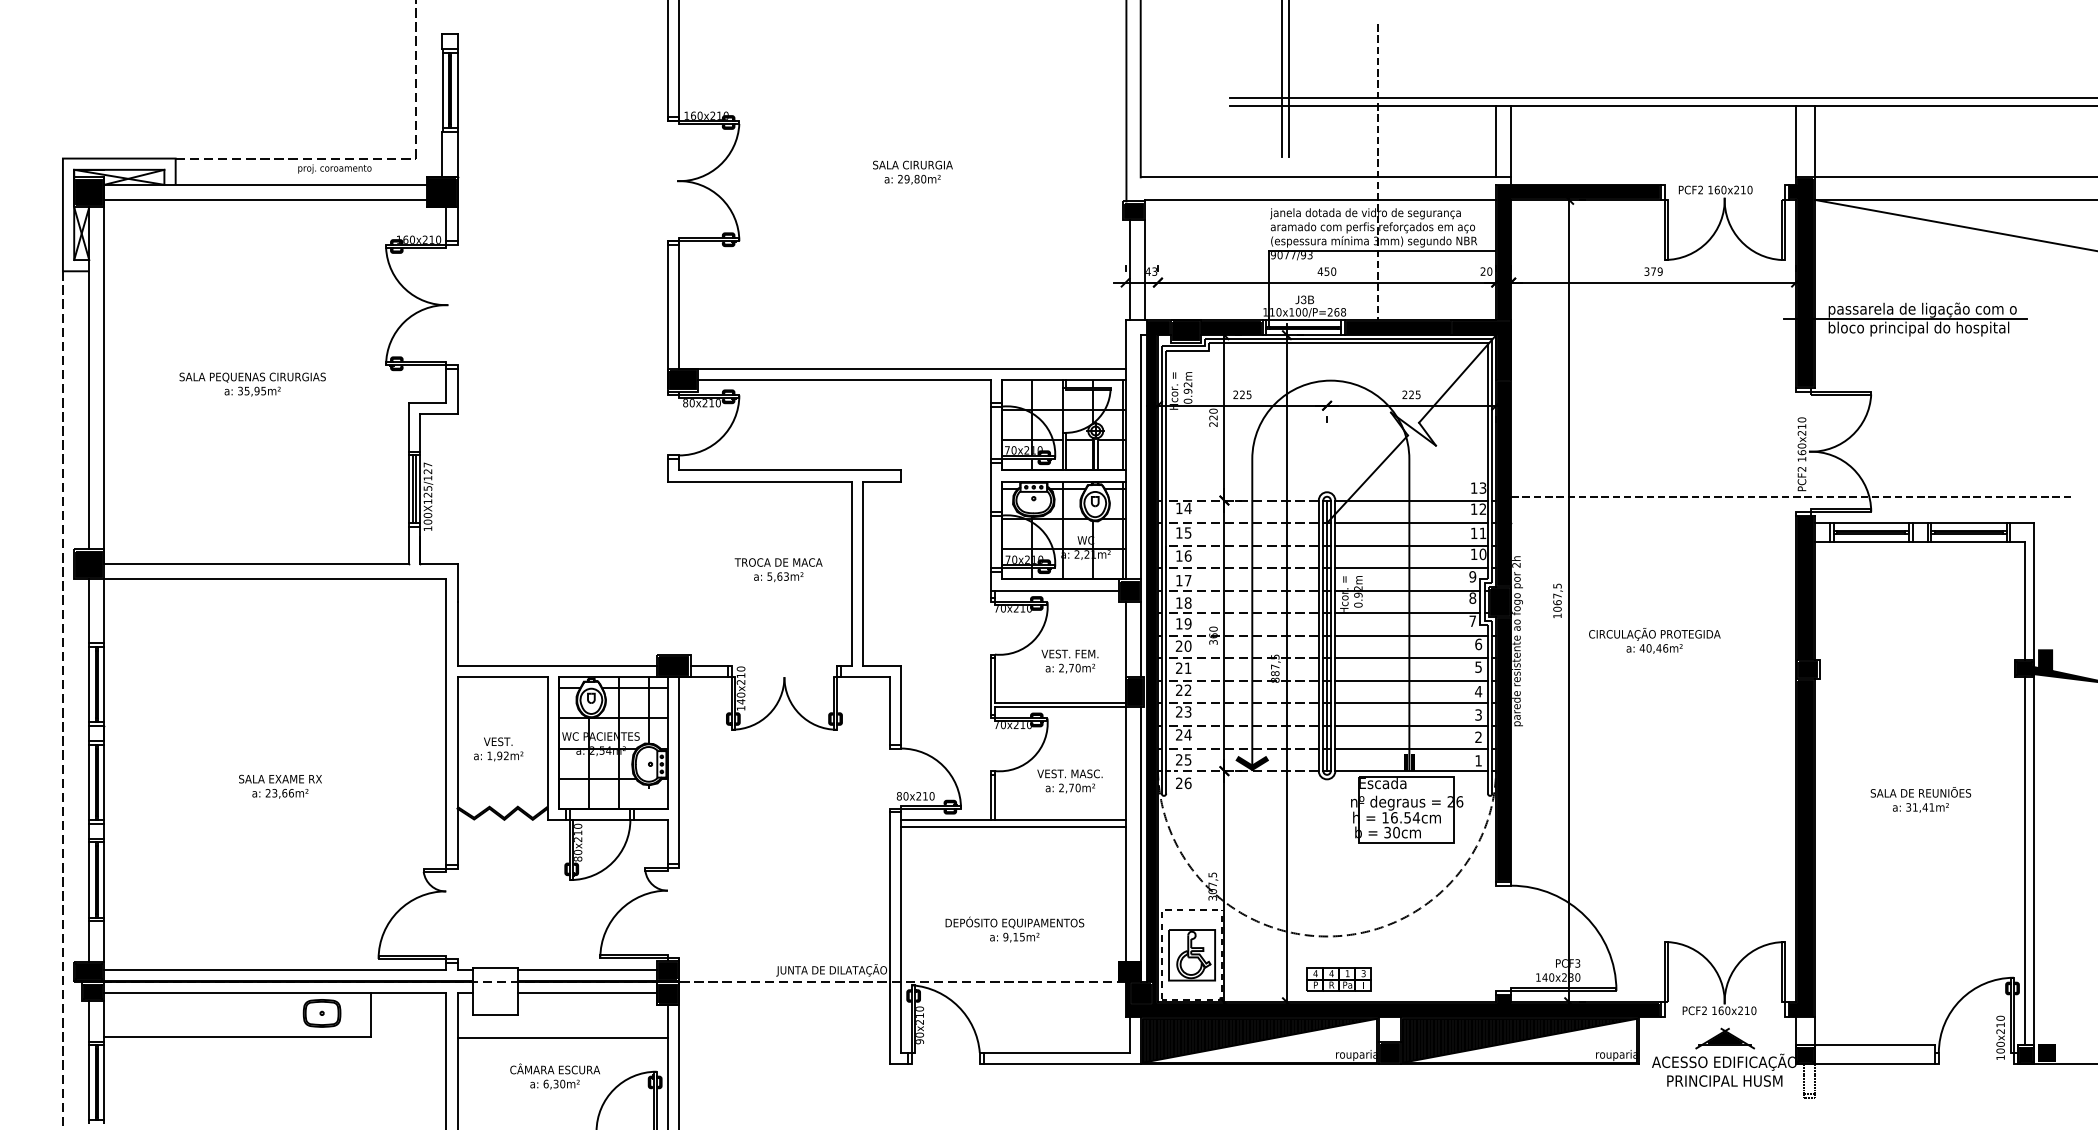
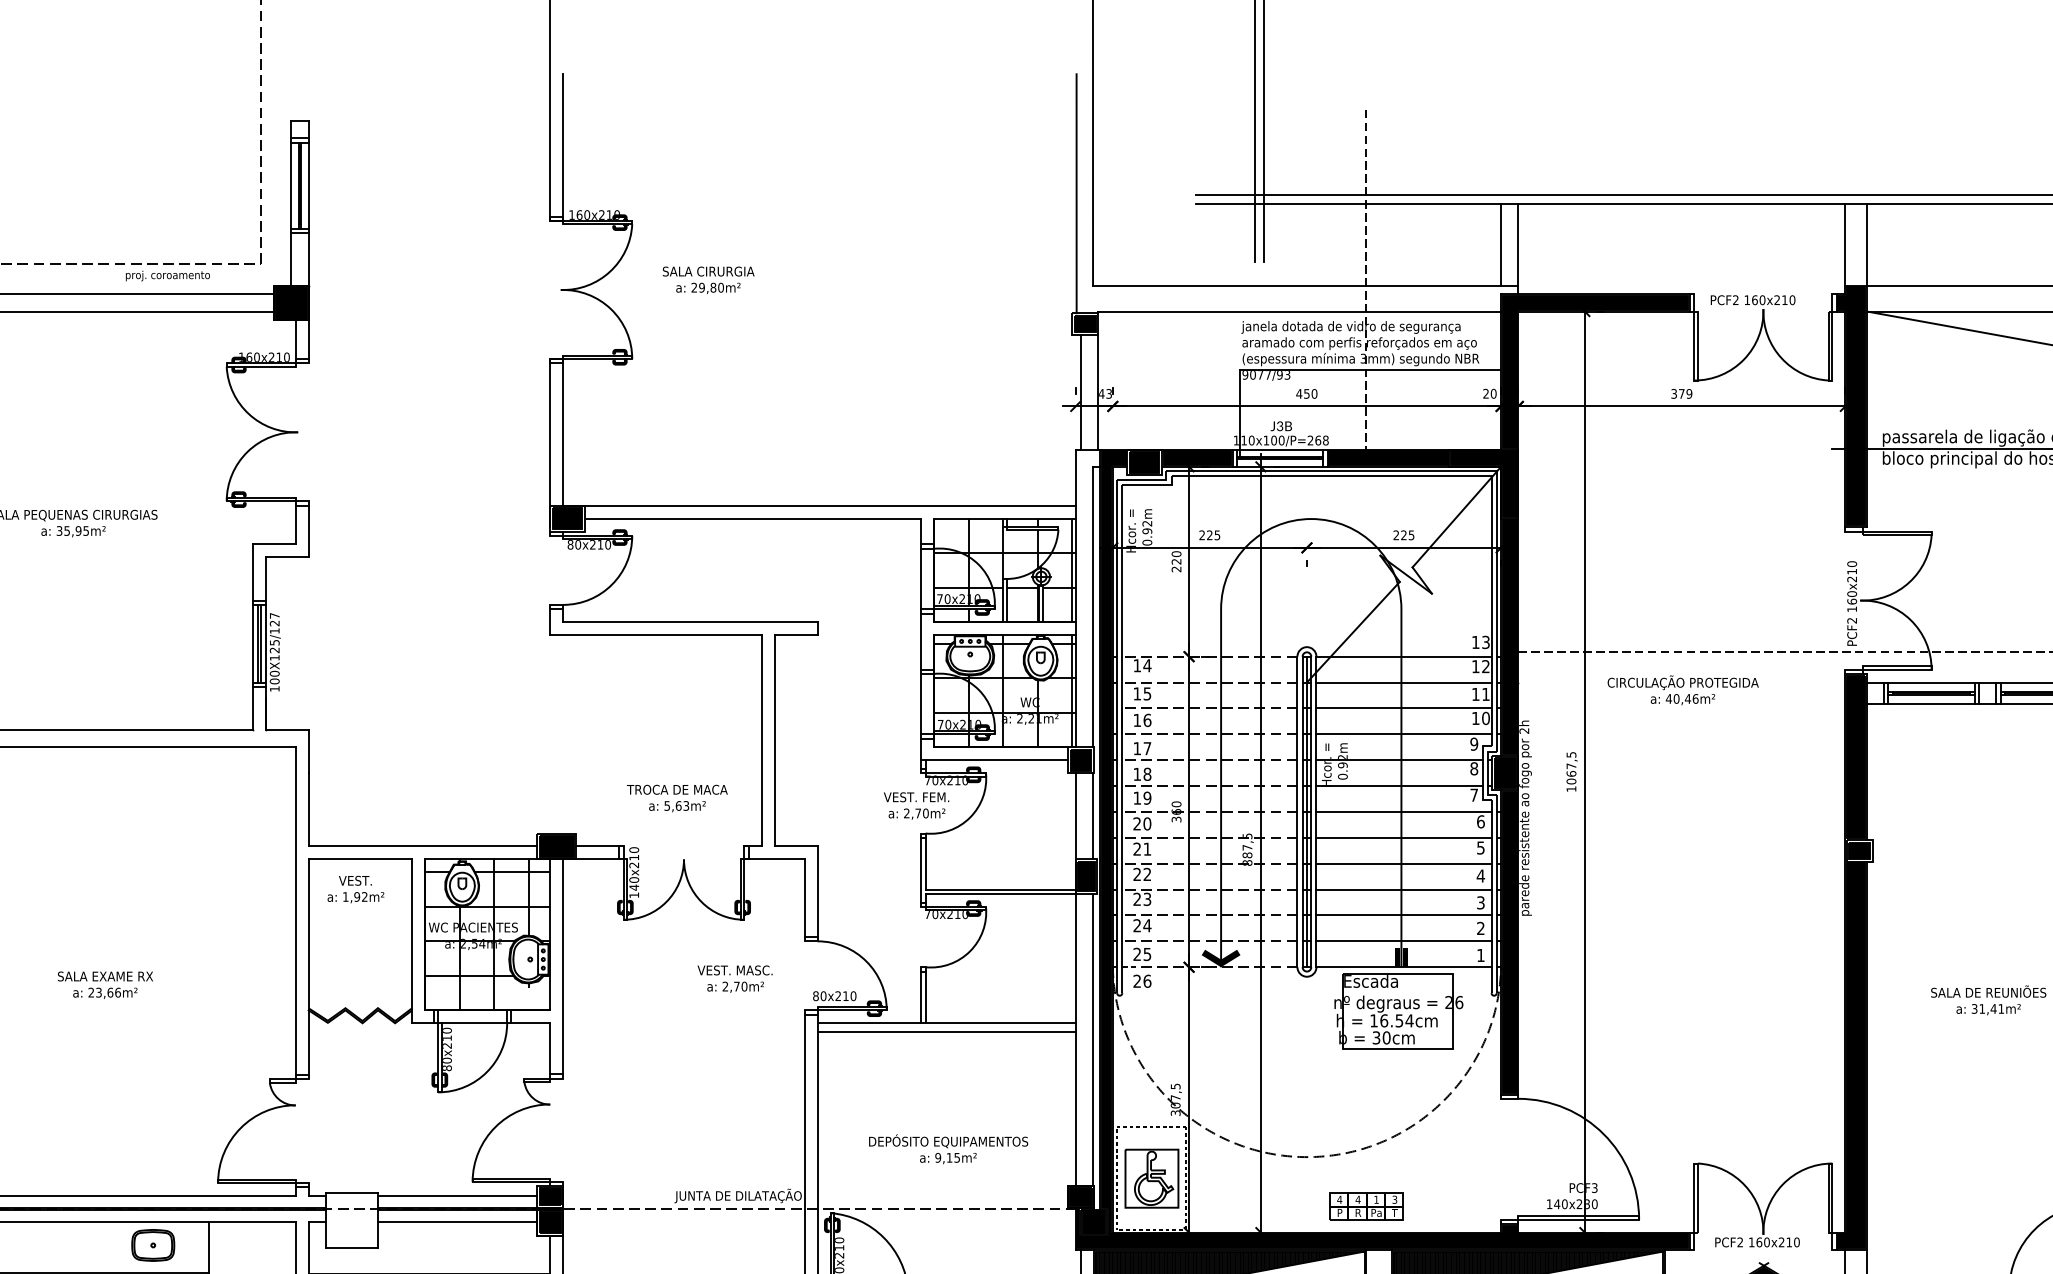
text: (912, 172) -> (708, 280), moved
text: (778, 570) -> (677, 798), moved
text: (1654, 640) -> (1682, 689), moved
text: (1069, 661) -> (915, 805), moved
text: (498, 749) -> (355, 889), moved
text: (1069, 781) -> (734, 979), moved
part: (1338, 979) -> (1365, 1206), moved

